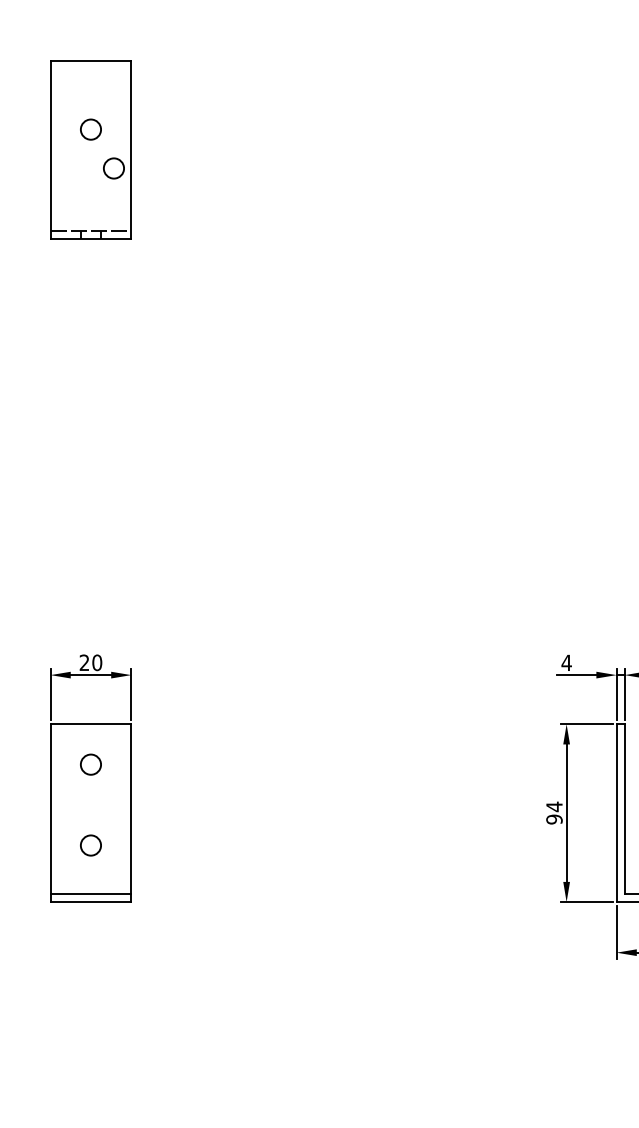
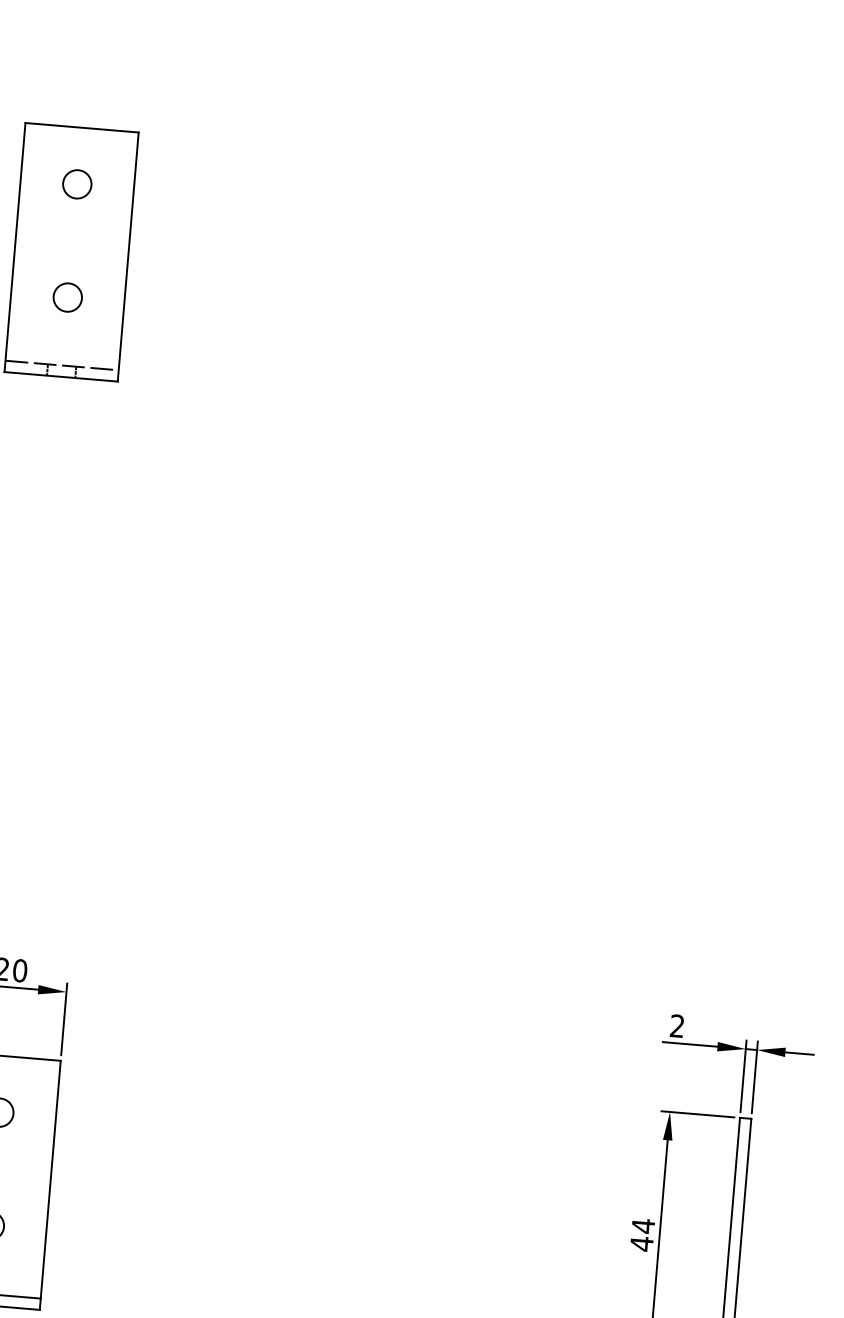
circle: (90, 129) -> (76, 184), moved
circle: (113, 168) -> (67, 297), moved
text: (566, 662) -> (677, 1025), 4 -> 2
text: (554, 819) -> (641, 1243), 94 -> 44

